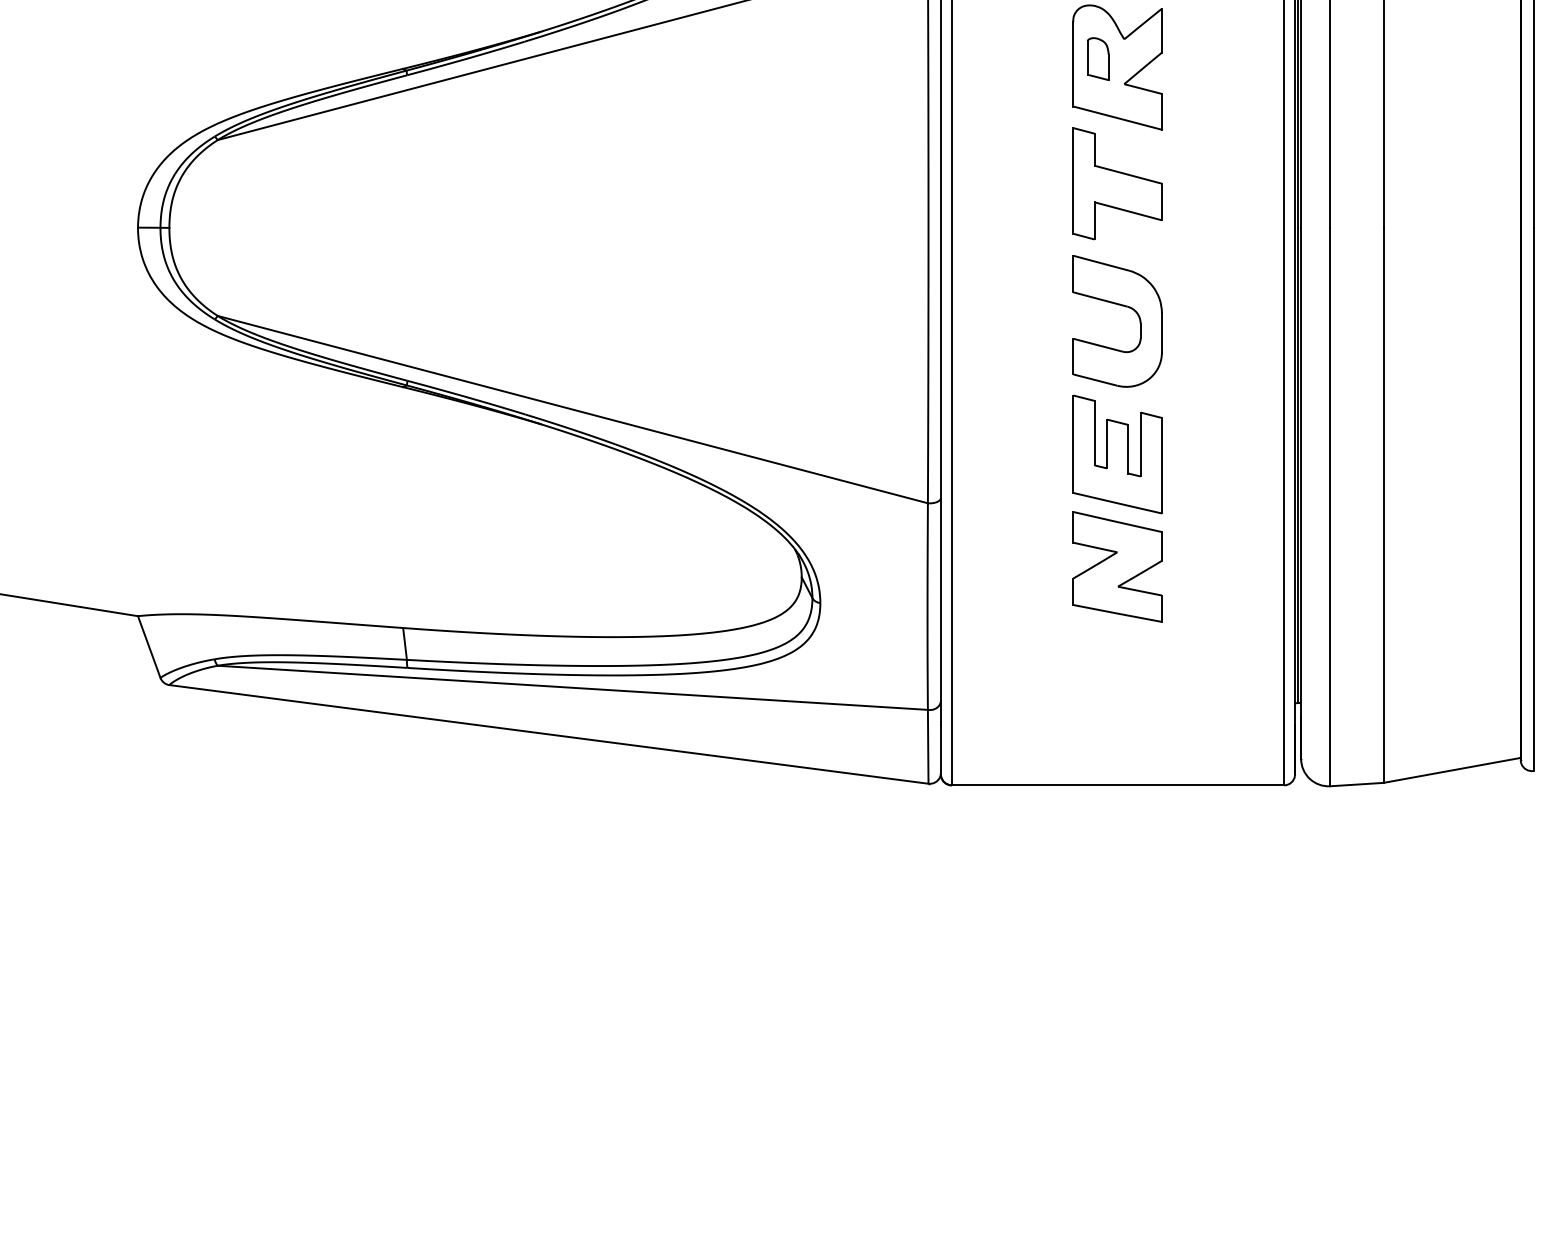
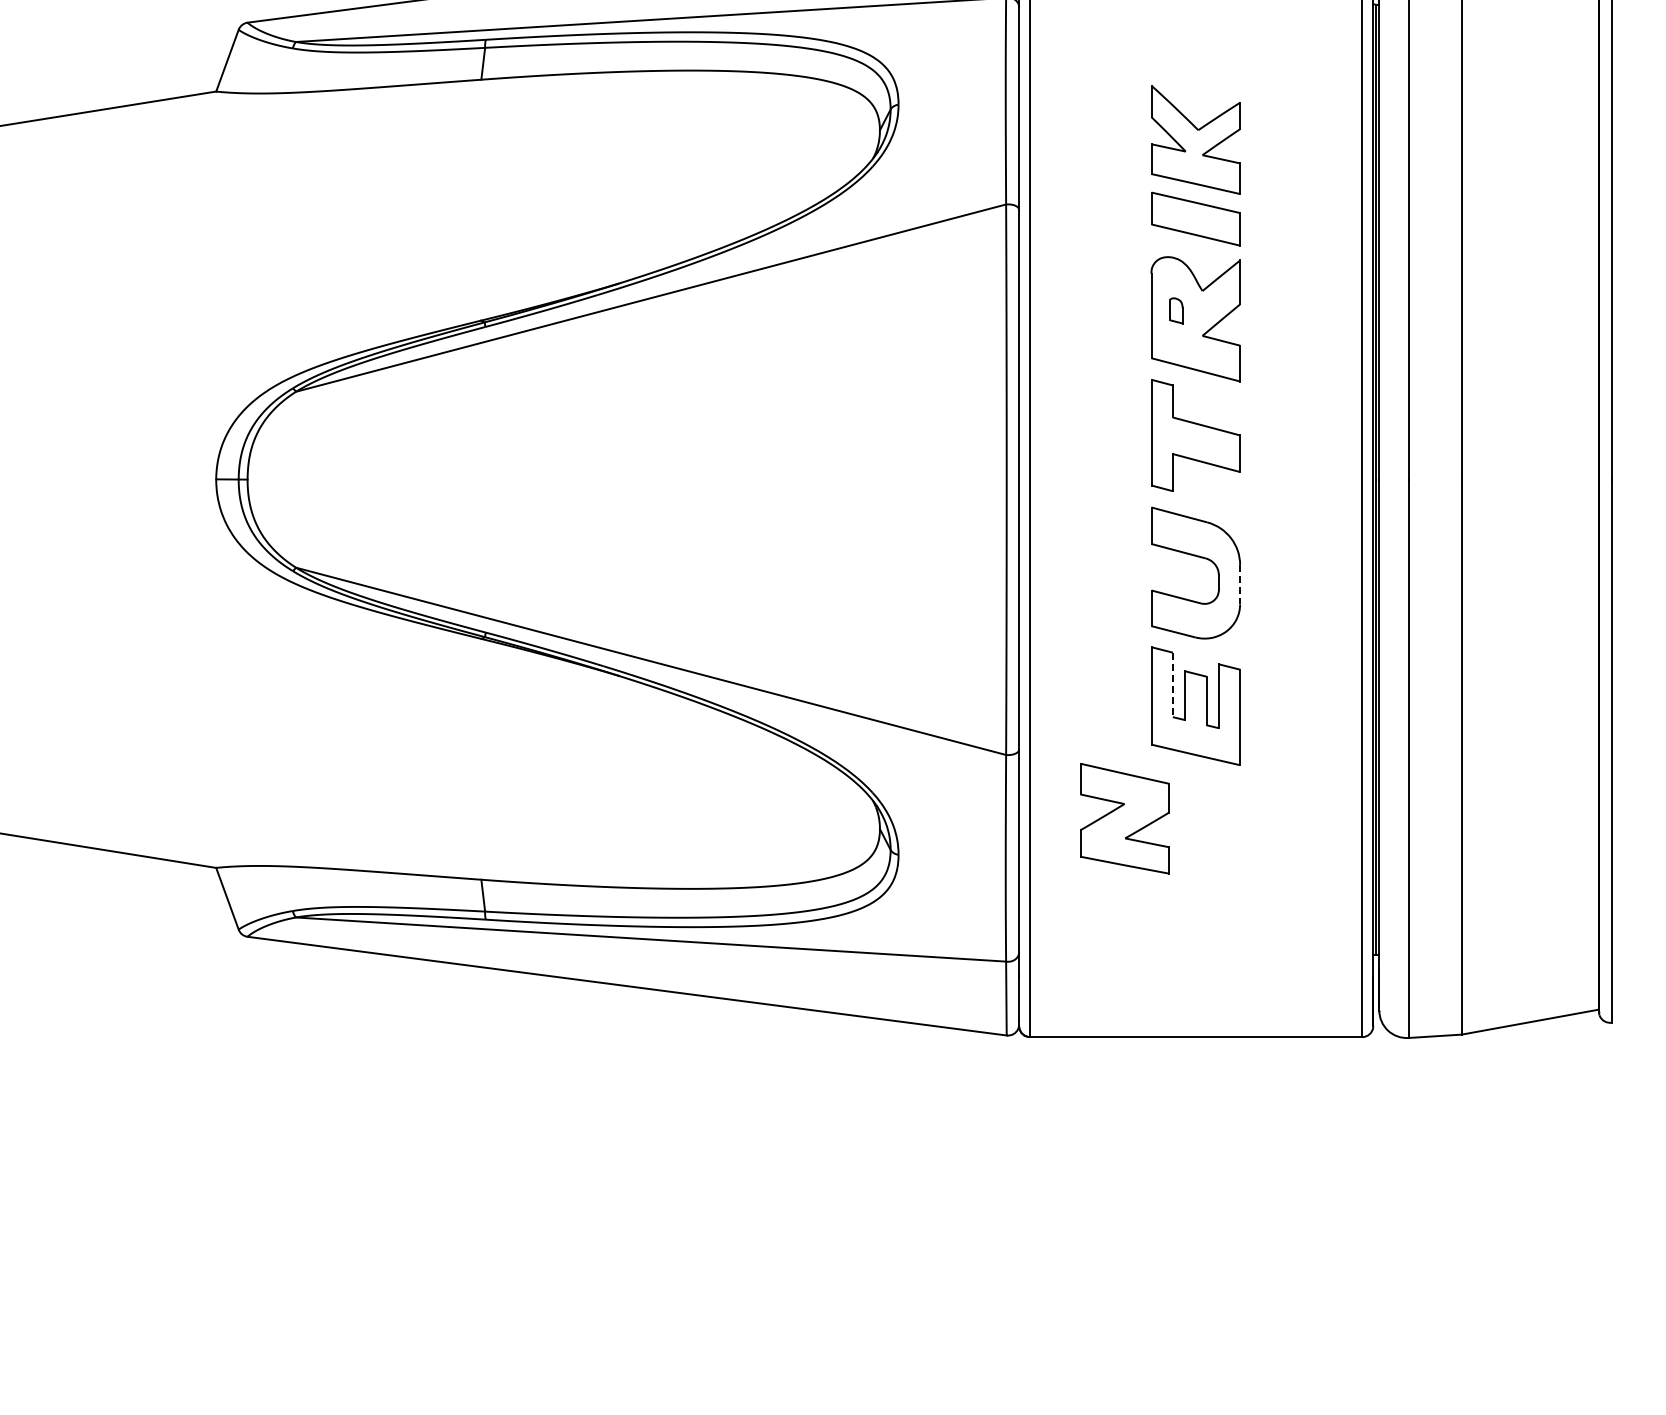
part: (1098, 58) -> (1176, 310), size x0.6
line: (1162, 332) -> (1240, 584), solid -> dashed
line: (1094, 433) -> (1172, 685), solid -> dashed
part: (1117, 566) -> (1124, 818), moved

